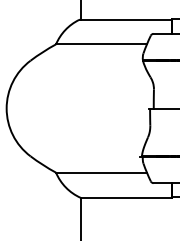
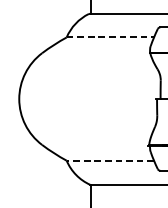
line: (101, 44) -> (110, 37), solid -> dashed
line: (100, 172) -> (109, 160), solid -> dashed

